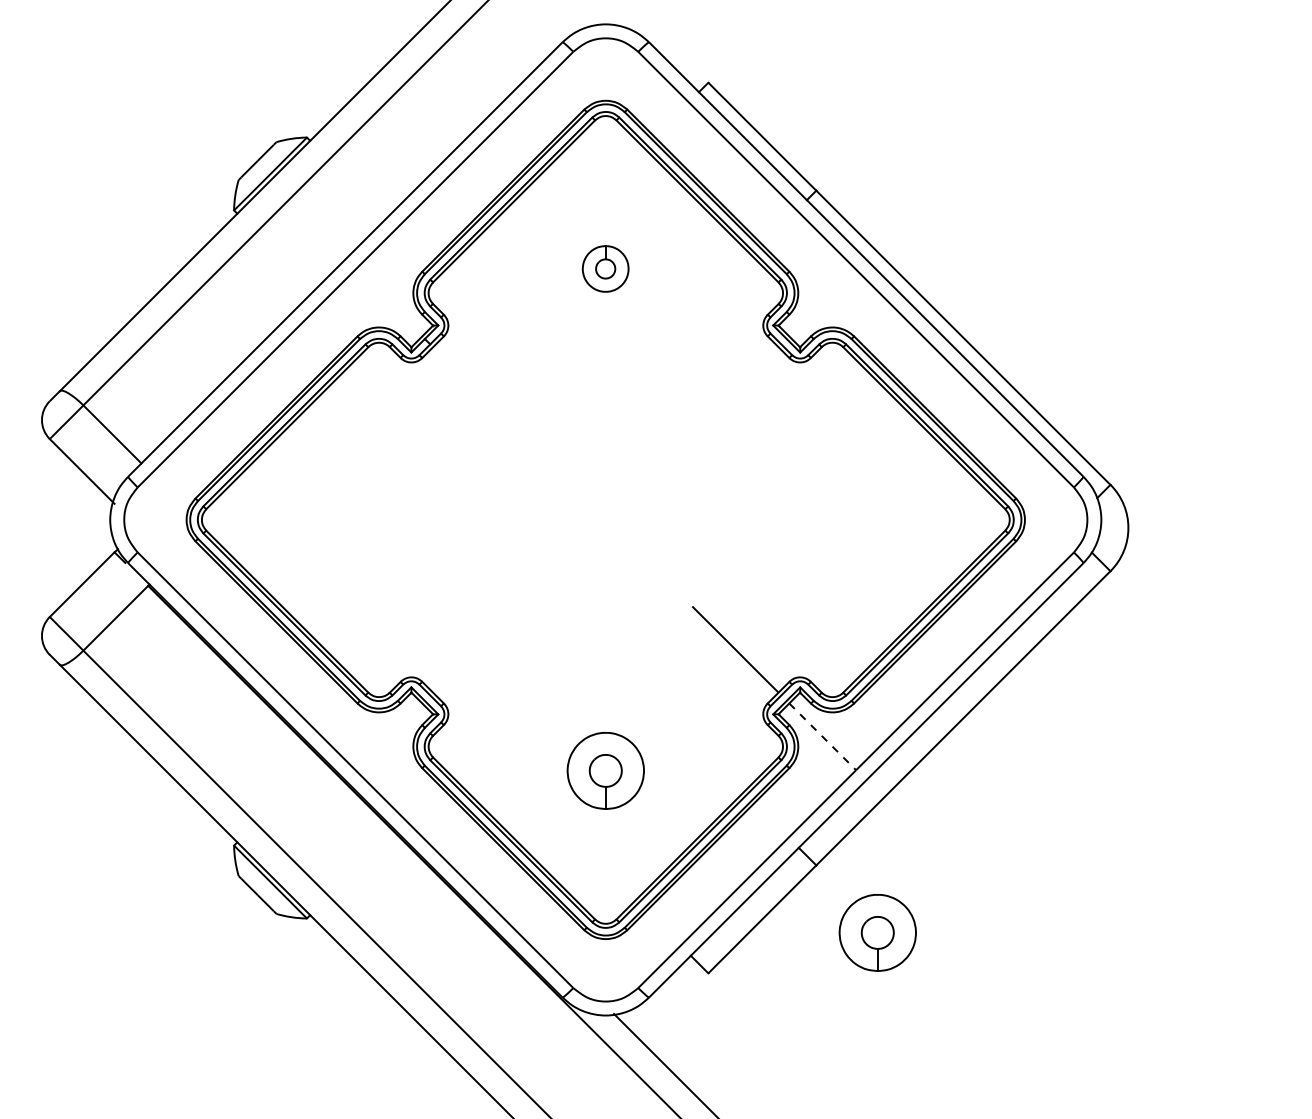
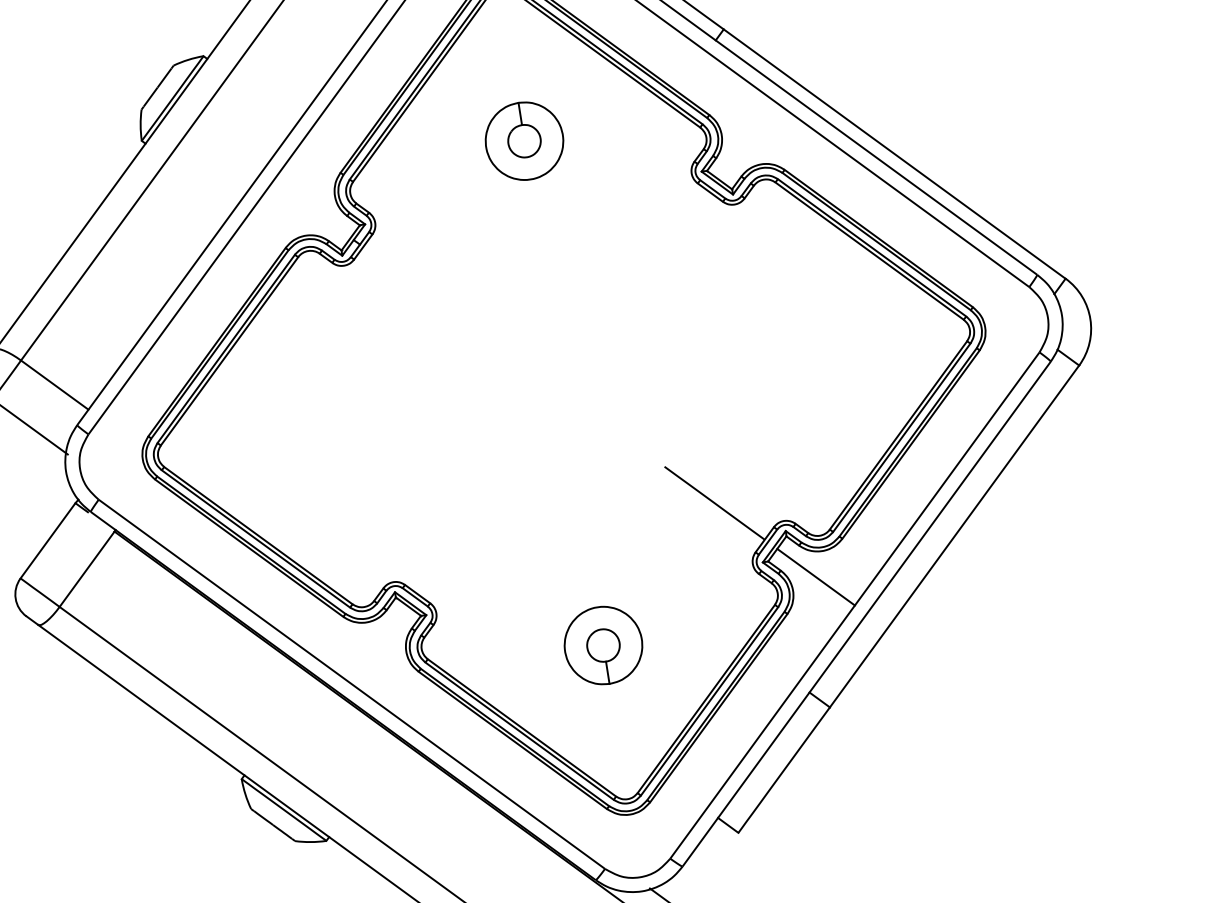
part: (605, 268) -> (524, 140), size x1.67
line: (823, 737) -> (816, 577), dashed -> solid
part: (877, 932) -> (901, 765), removed

